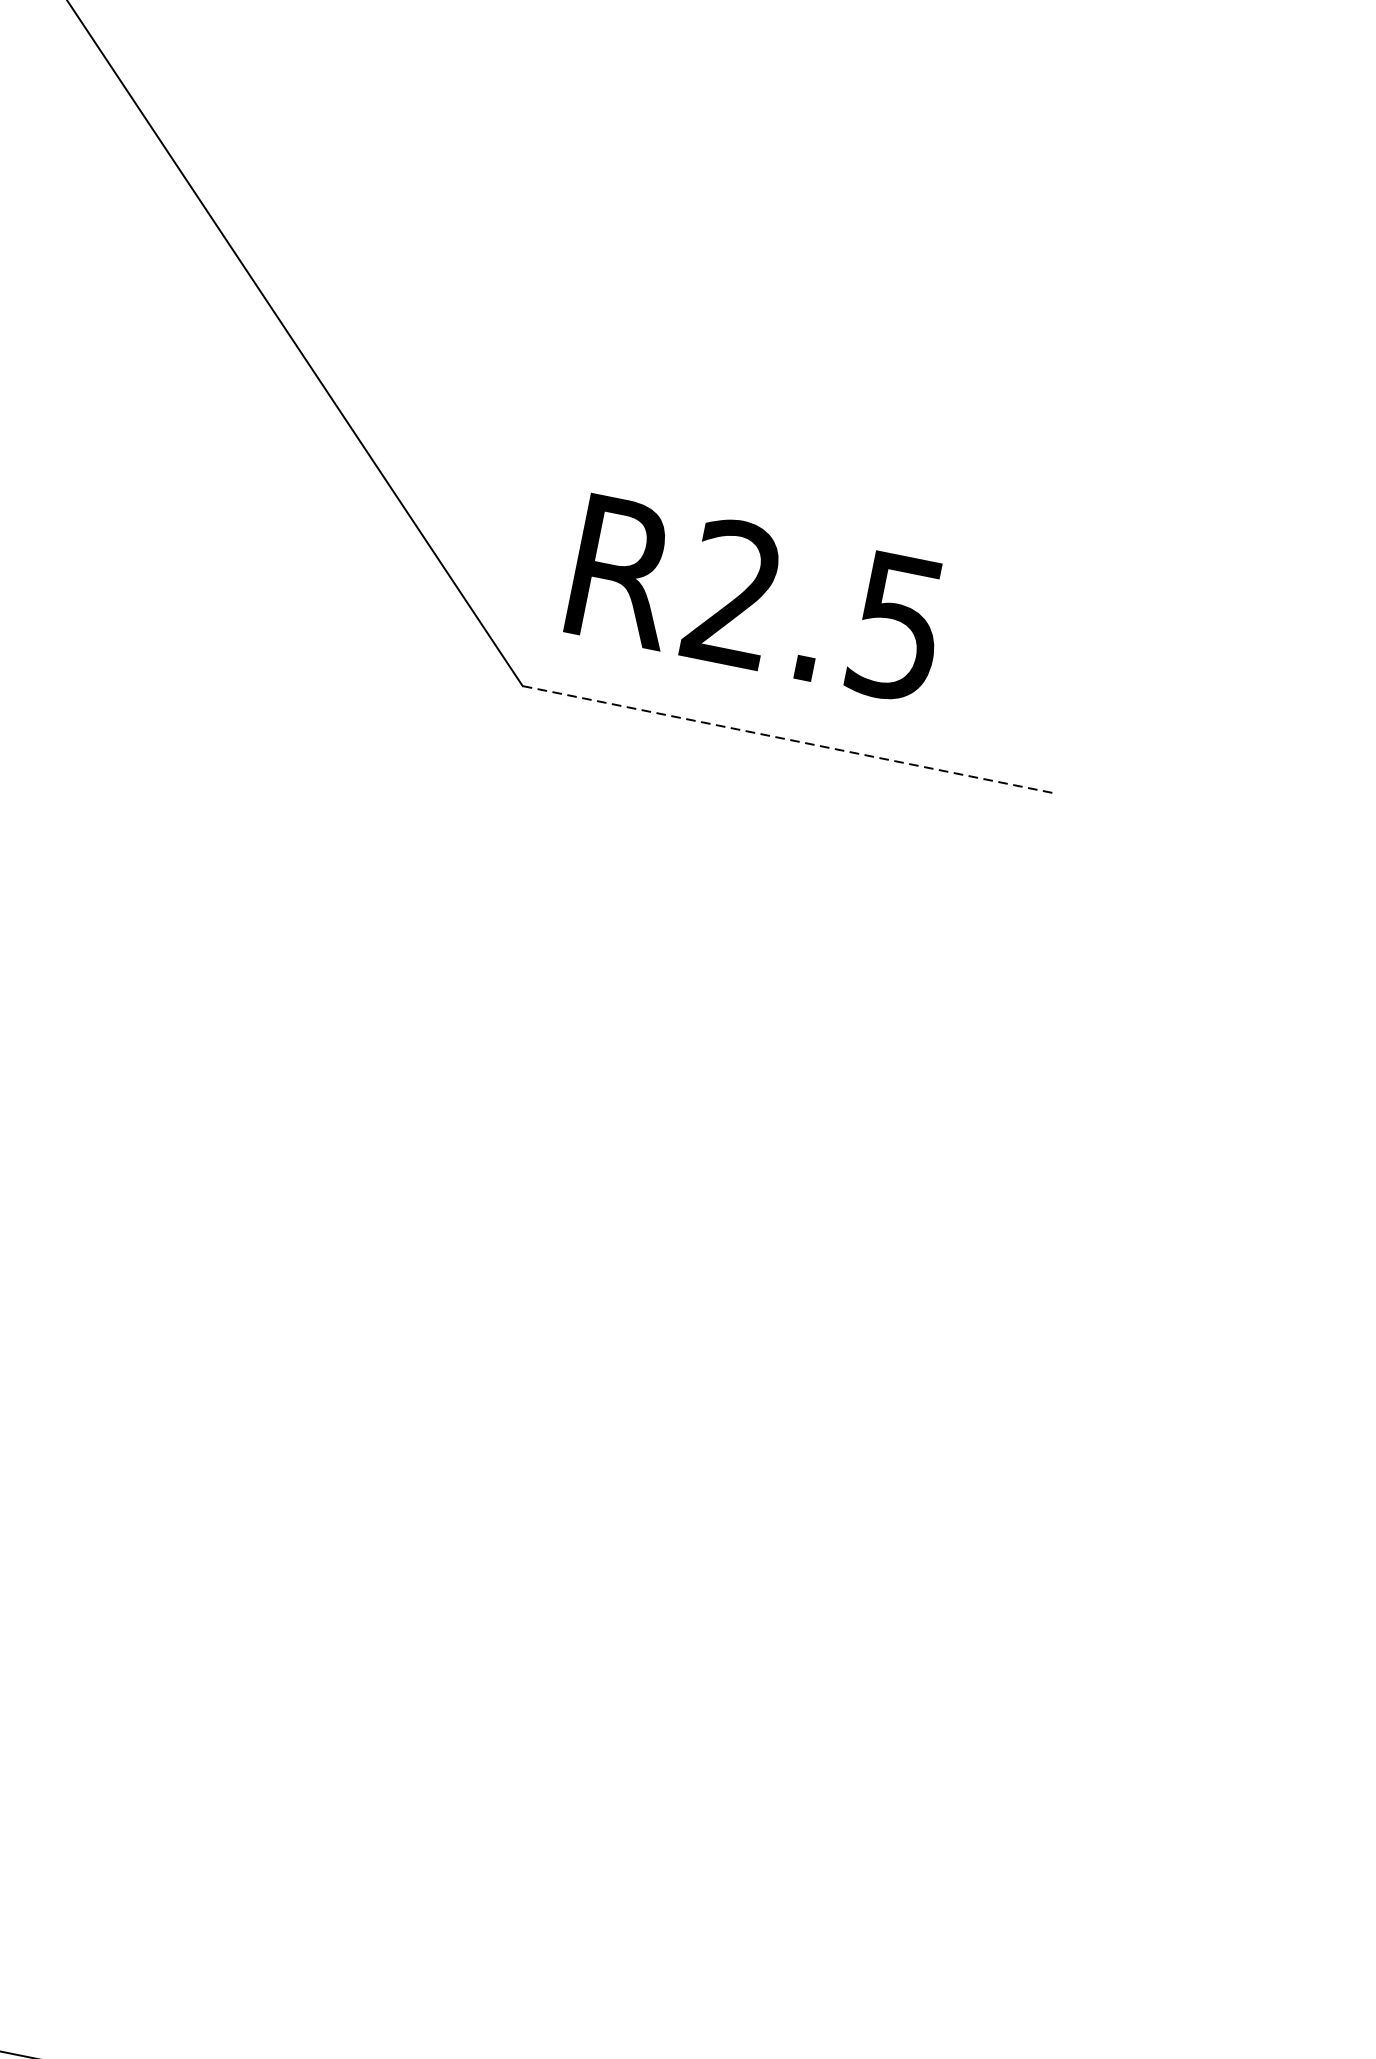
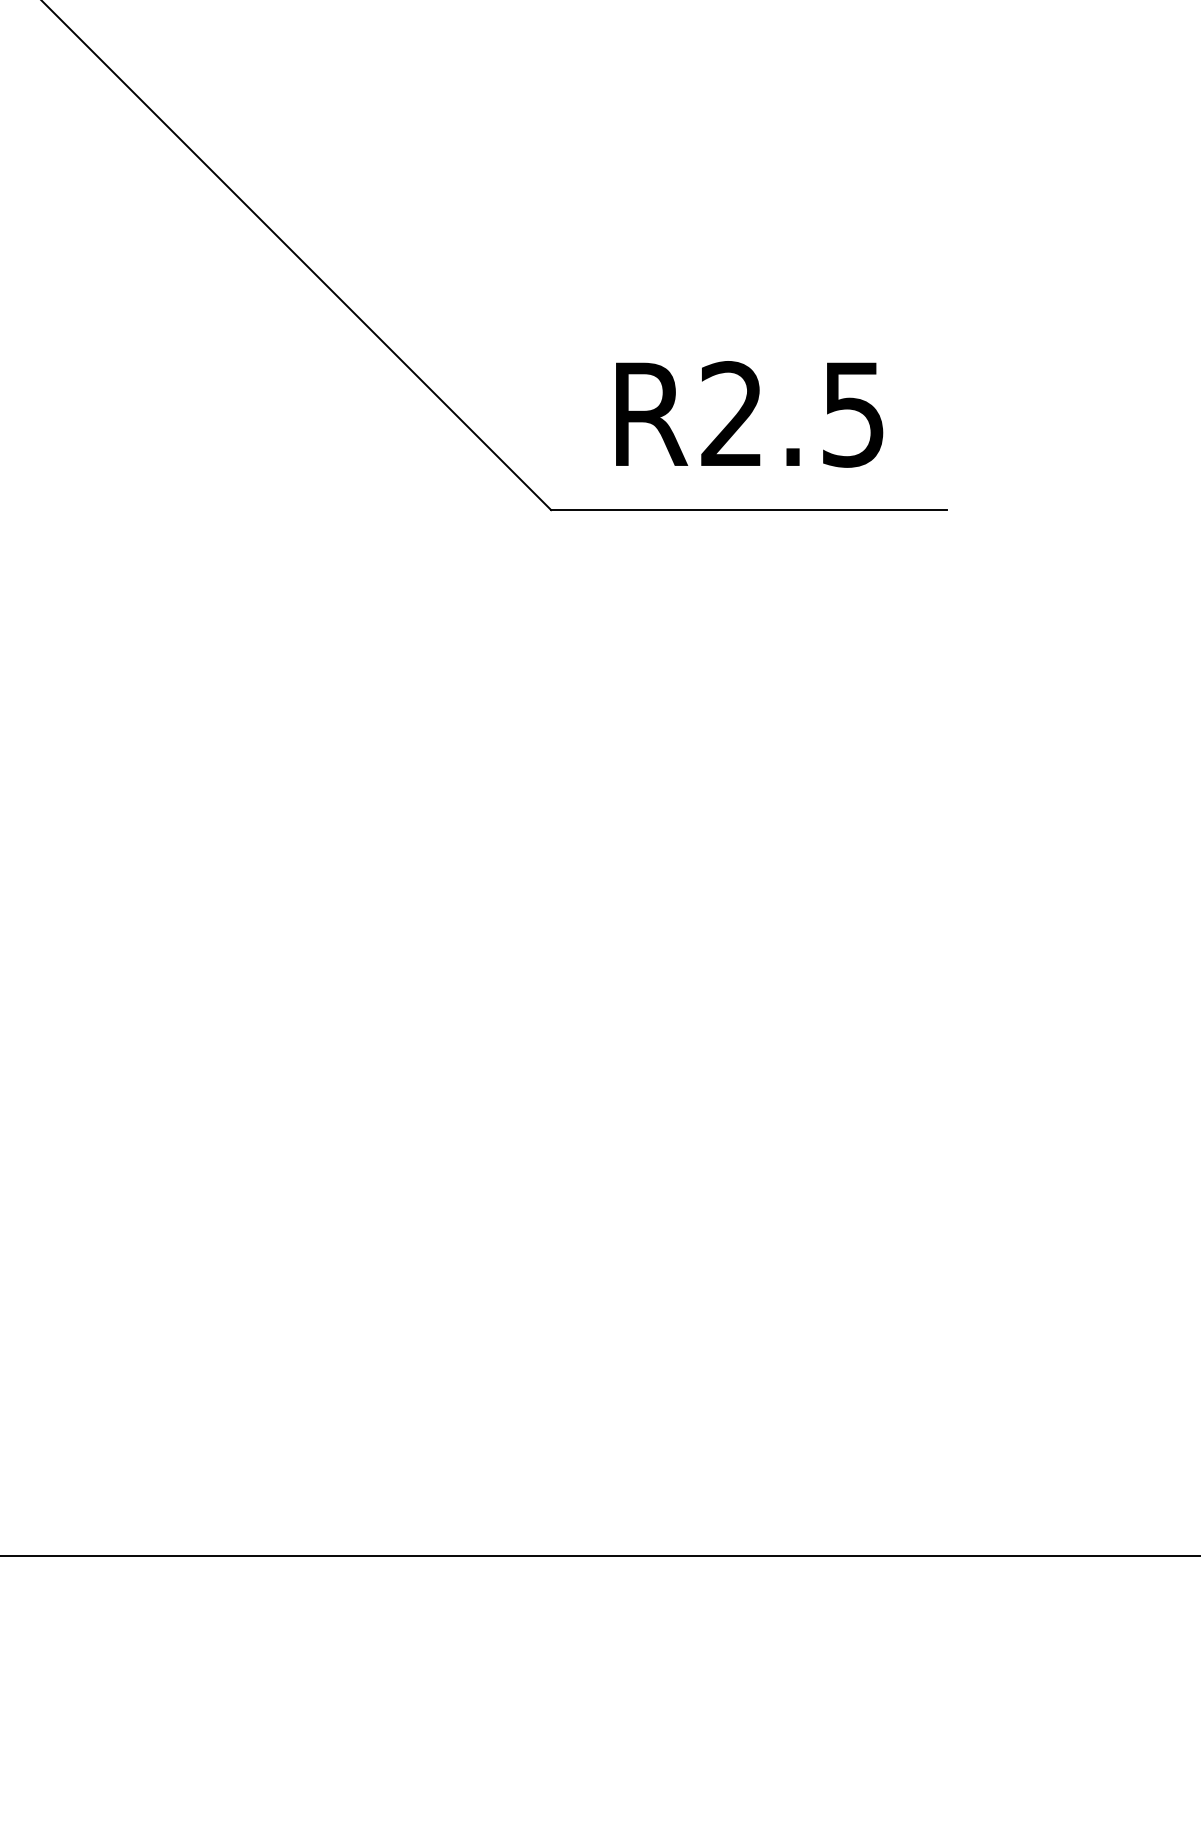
text: (757, 598) -> (749, 414), moved
line: (789, 740) -> (748, 510), dashed -> solid

